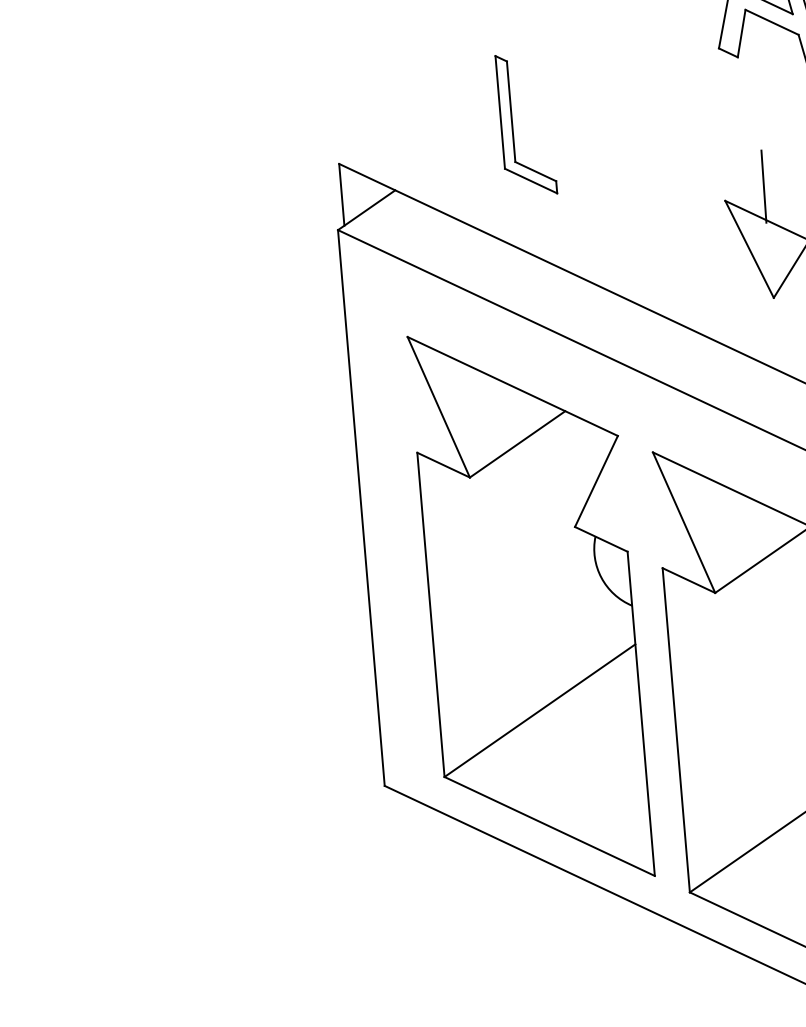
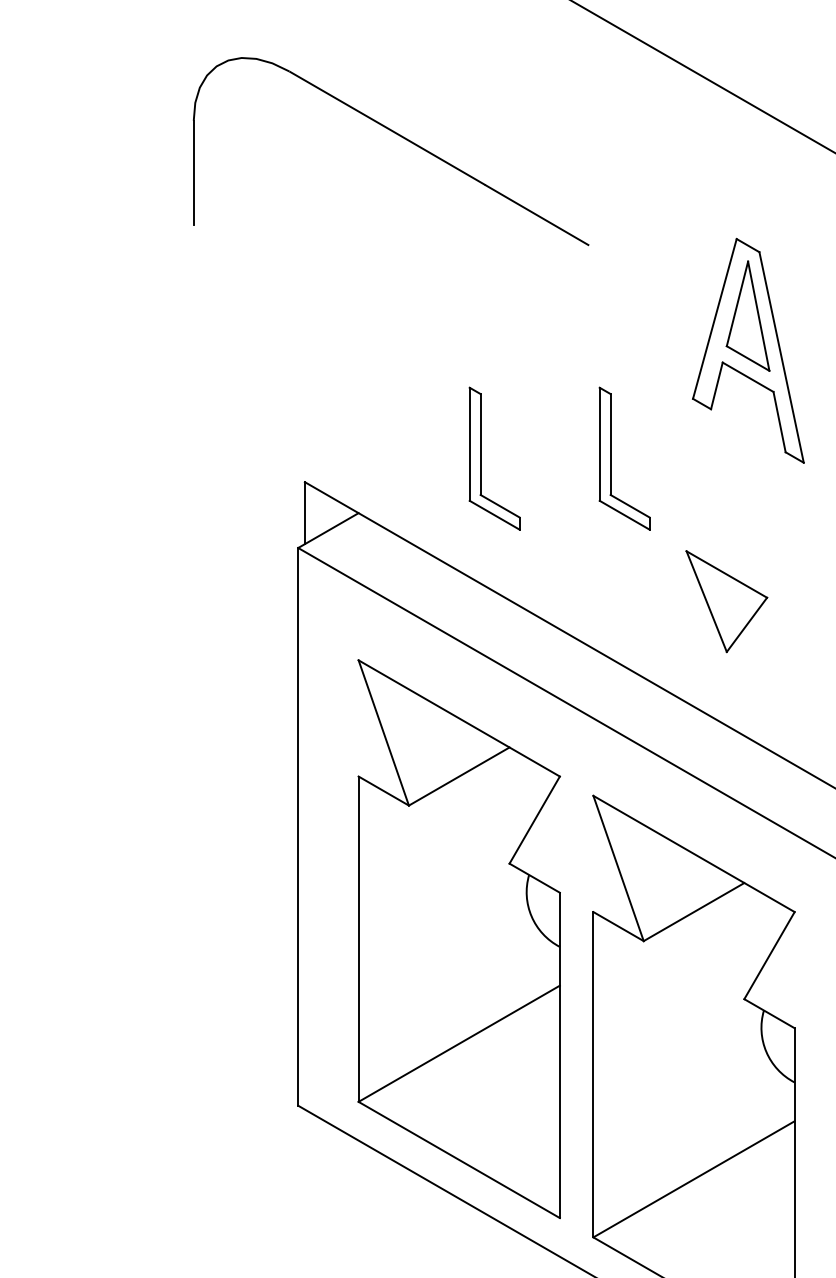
part: (642, 114) -> (611, 458), added
line: (763, 186) -> (725, 540), removed

